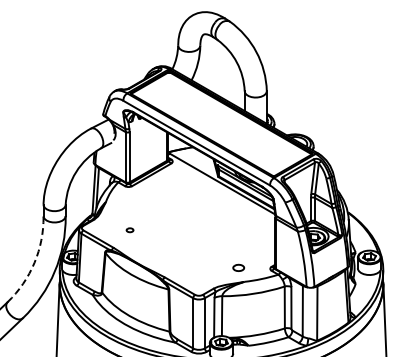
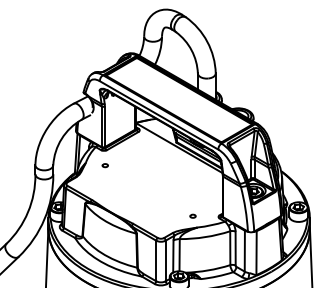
part: (129, 230) -> (104, 165), moved
arc: (34, 262) -> (28, 211), dashed -> solid
part: (238, 267) -> (192, 215), size x0.62

